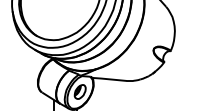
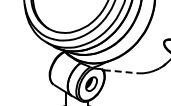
line: (109, 79) -> (120, 71), solid -> dashed

